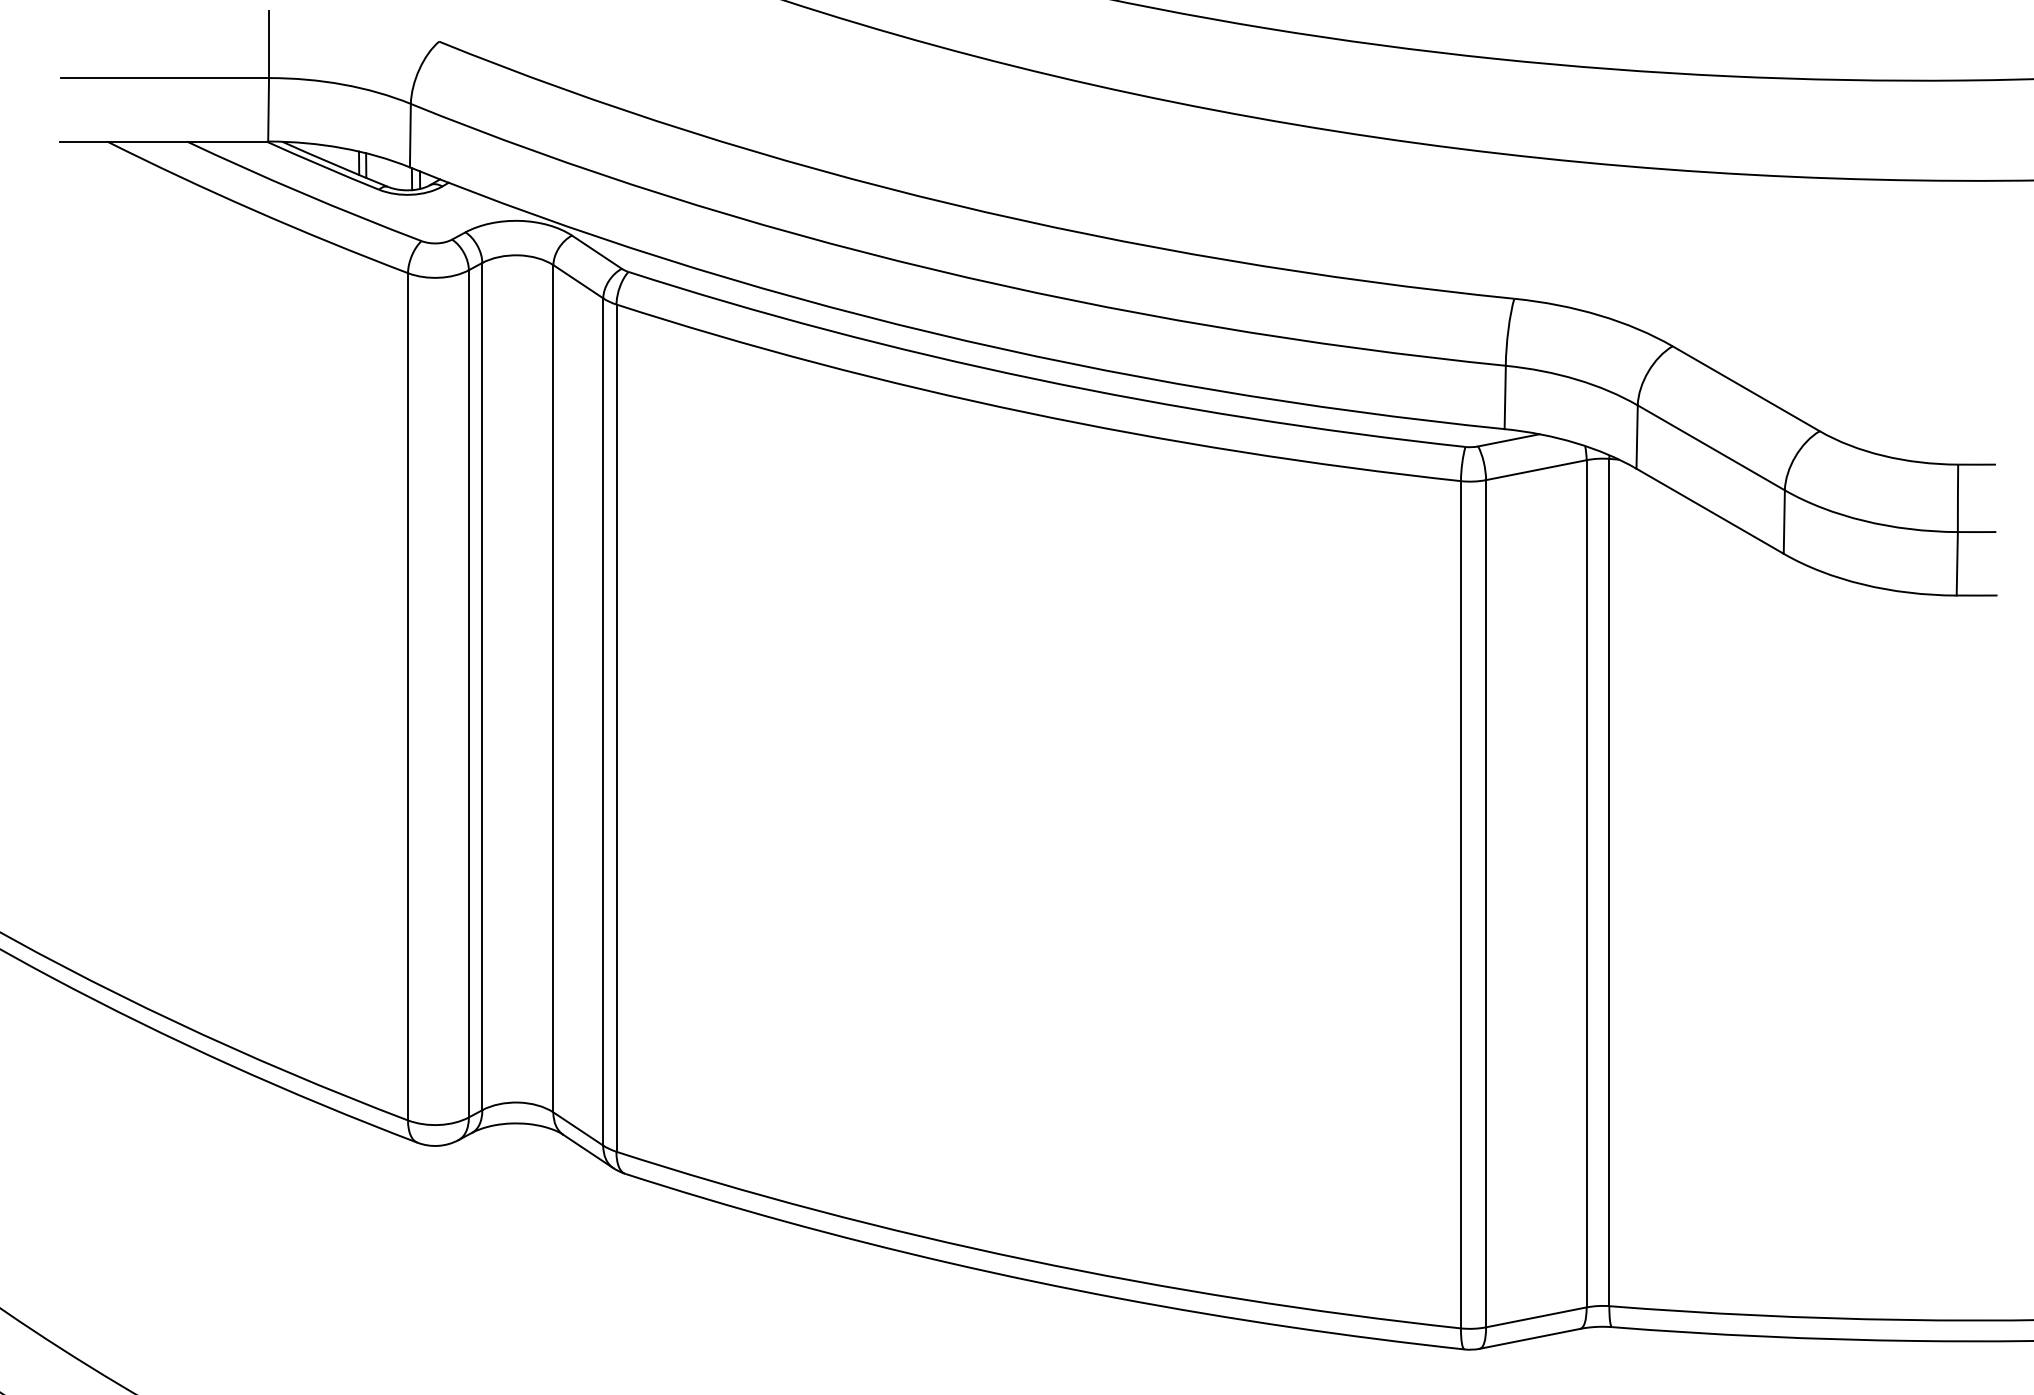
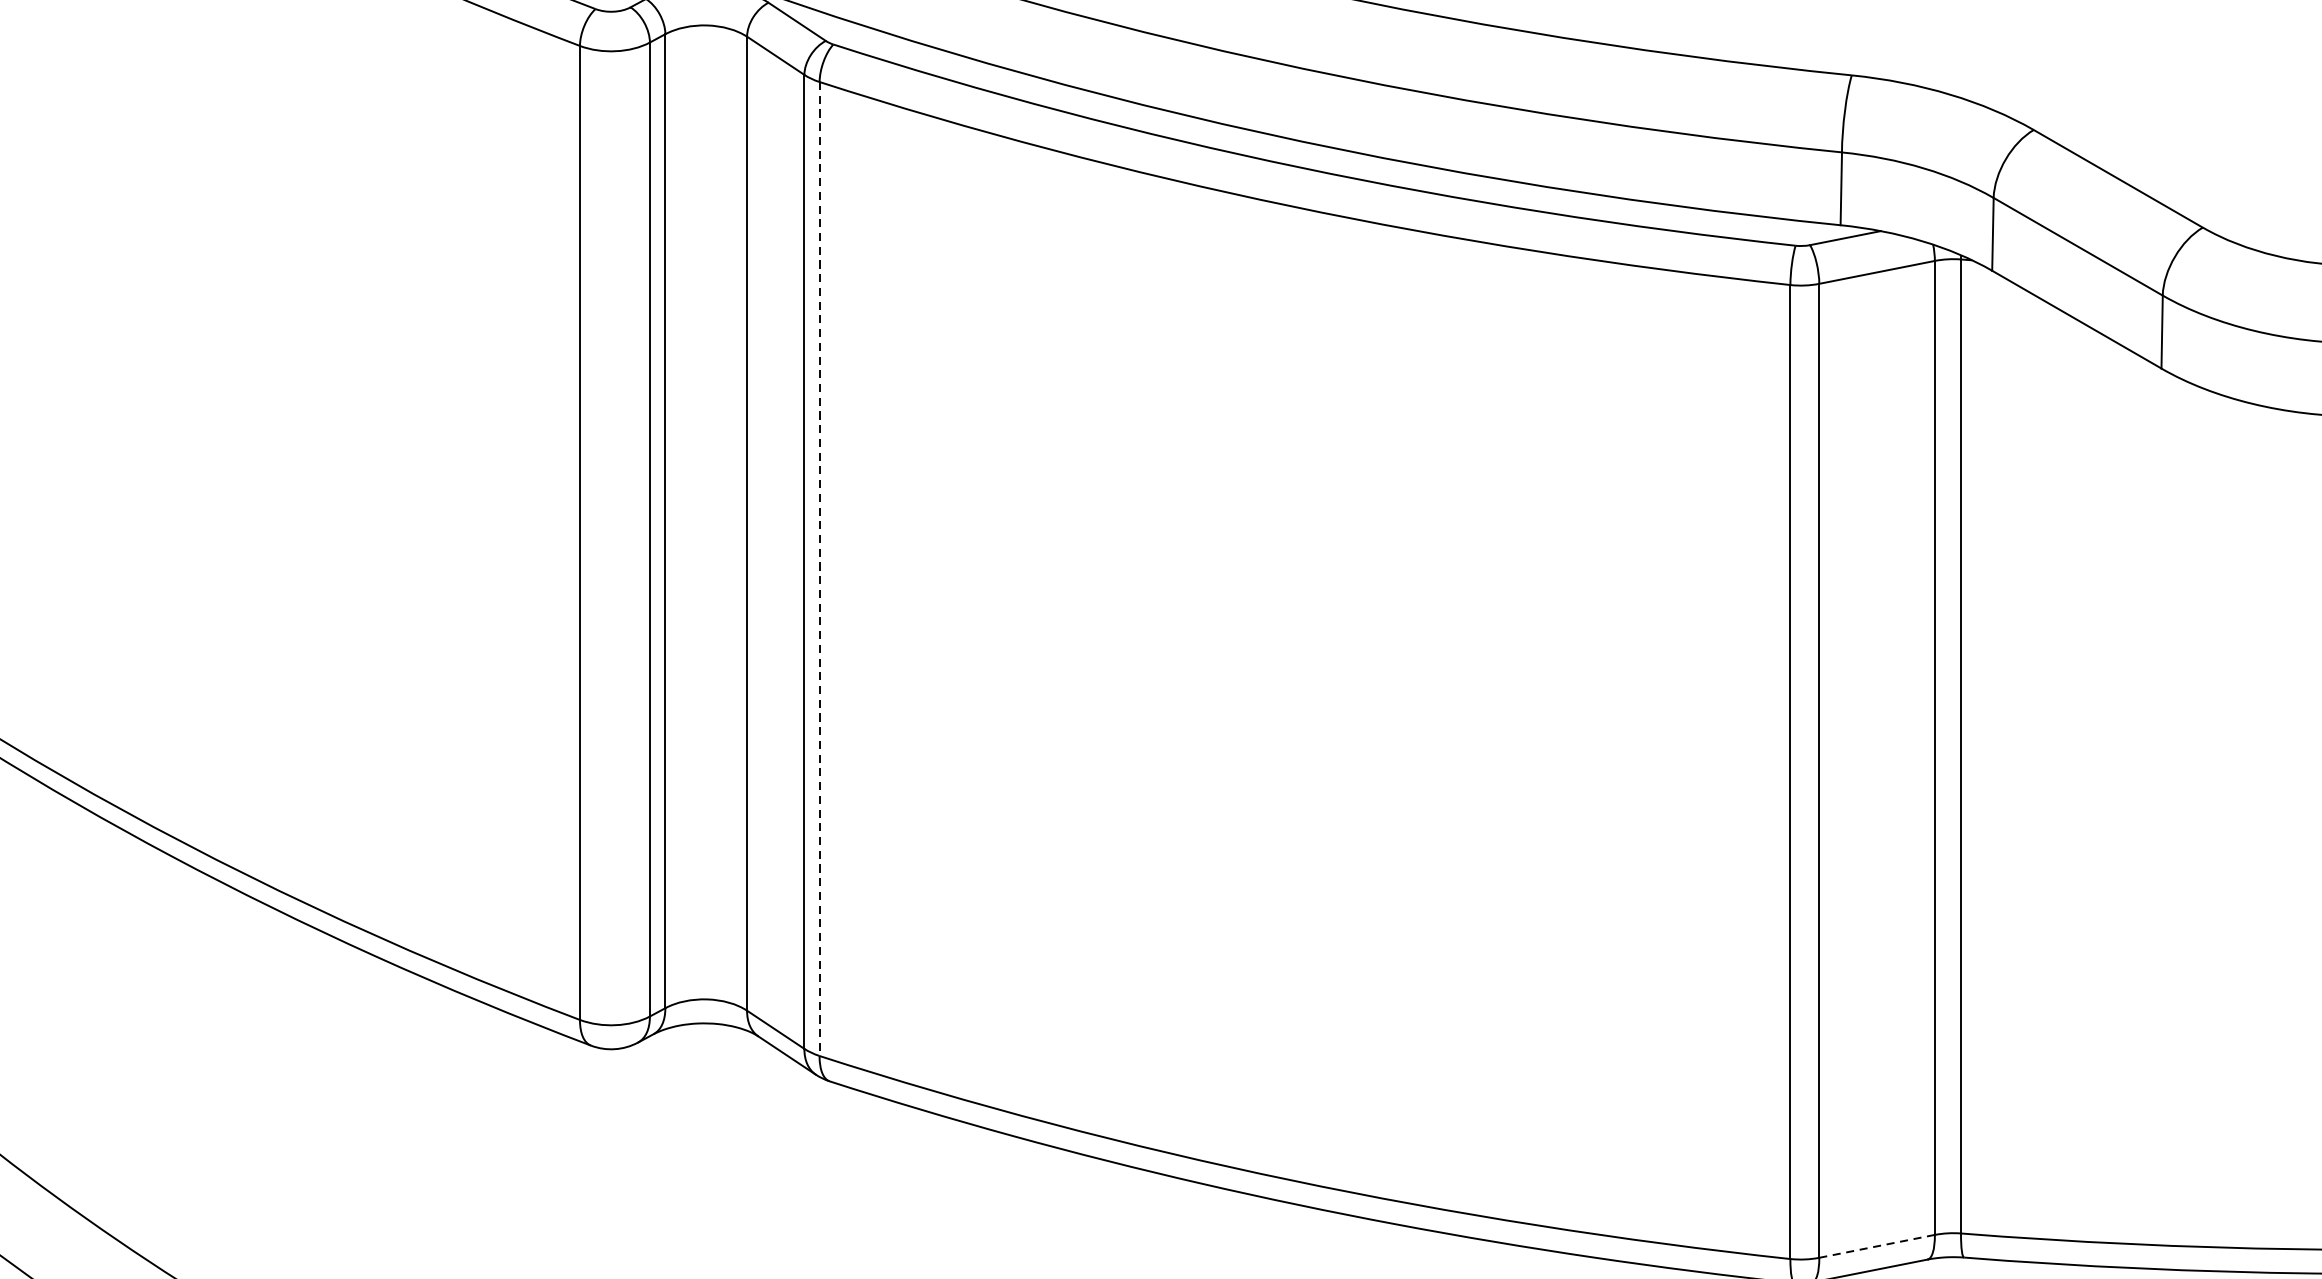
line: (616, 728) -> (819, 569), solid -> dashed
line: (1535, 1317) -> (1876, 1246), solid -> dashed

